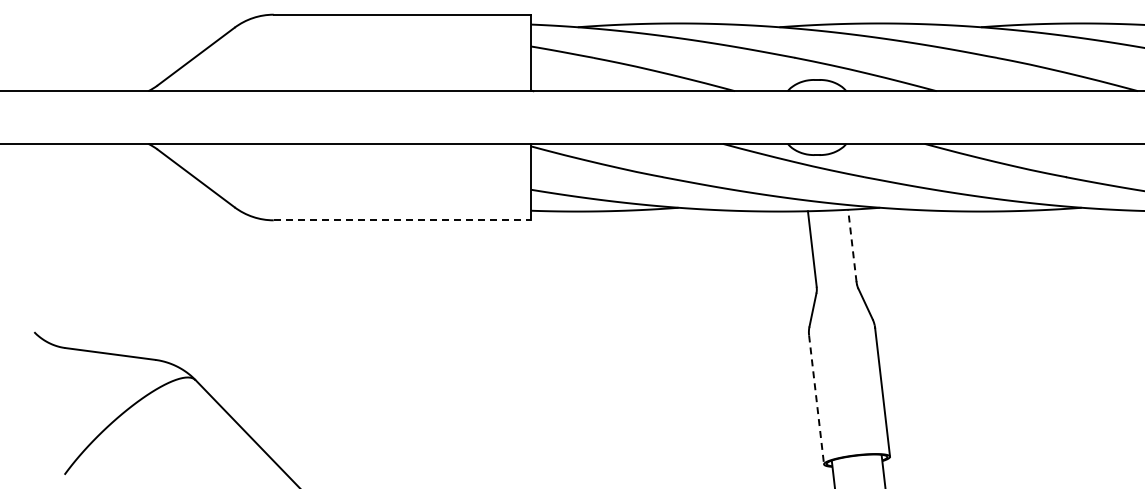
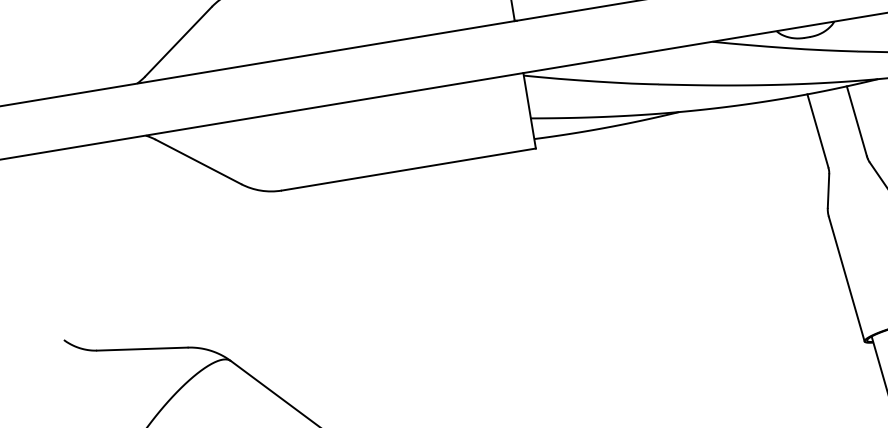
line: (402, 220) -> (408, 169), dashed -> solid
line: (852, 245) -> (856, 120), dashed -> solid
line: (816, 399) -> (846, 278), dashed -> solid

